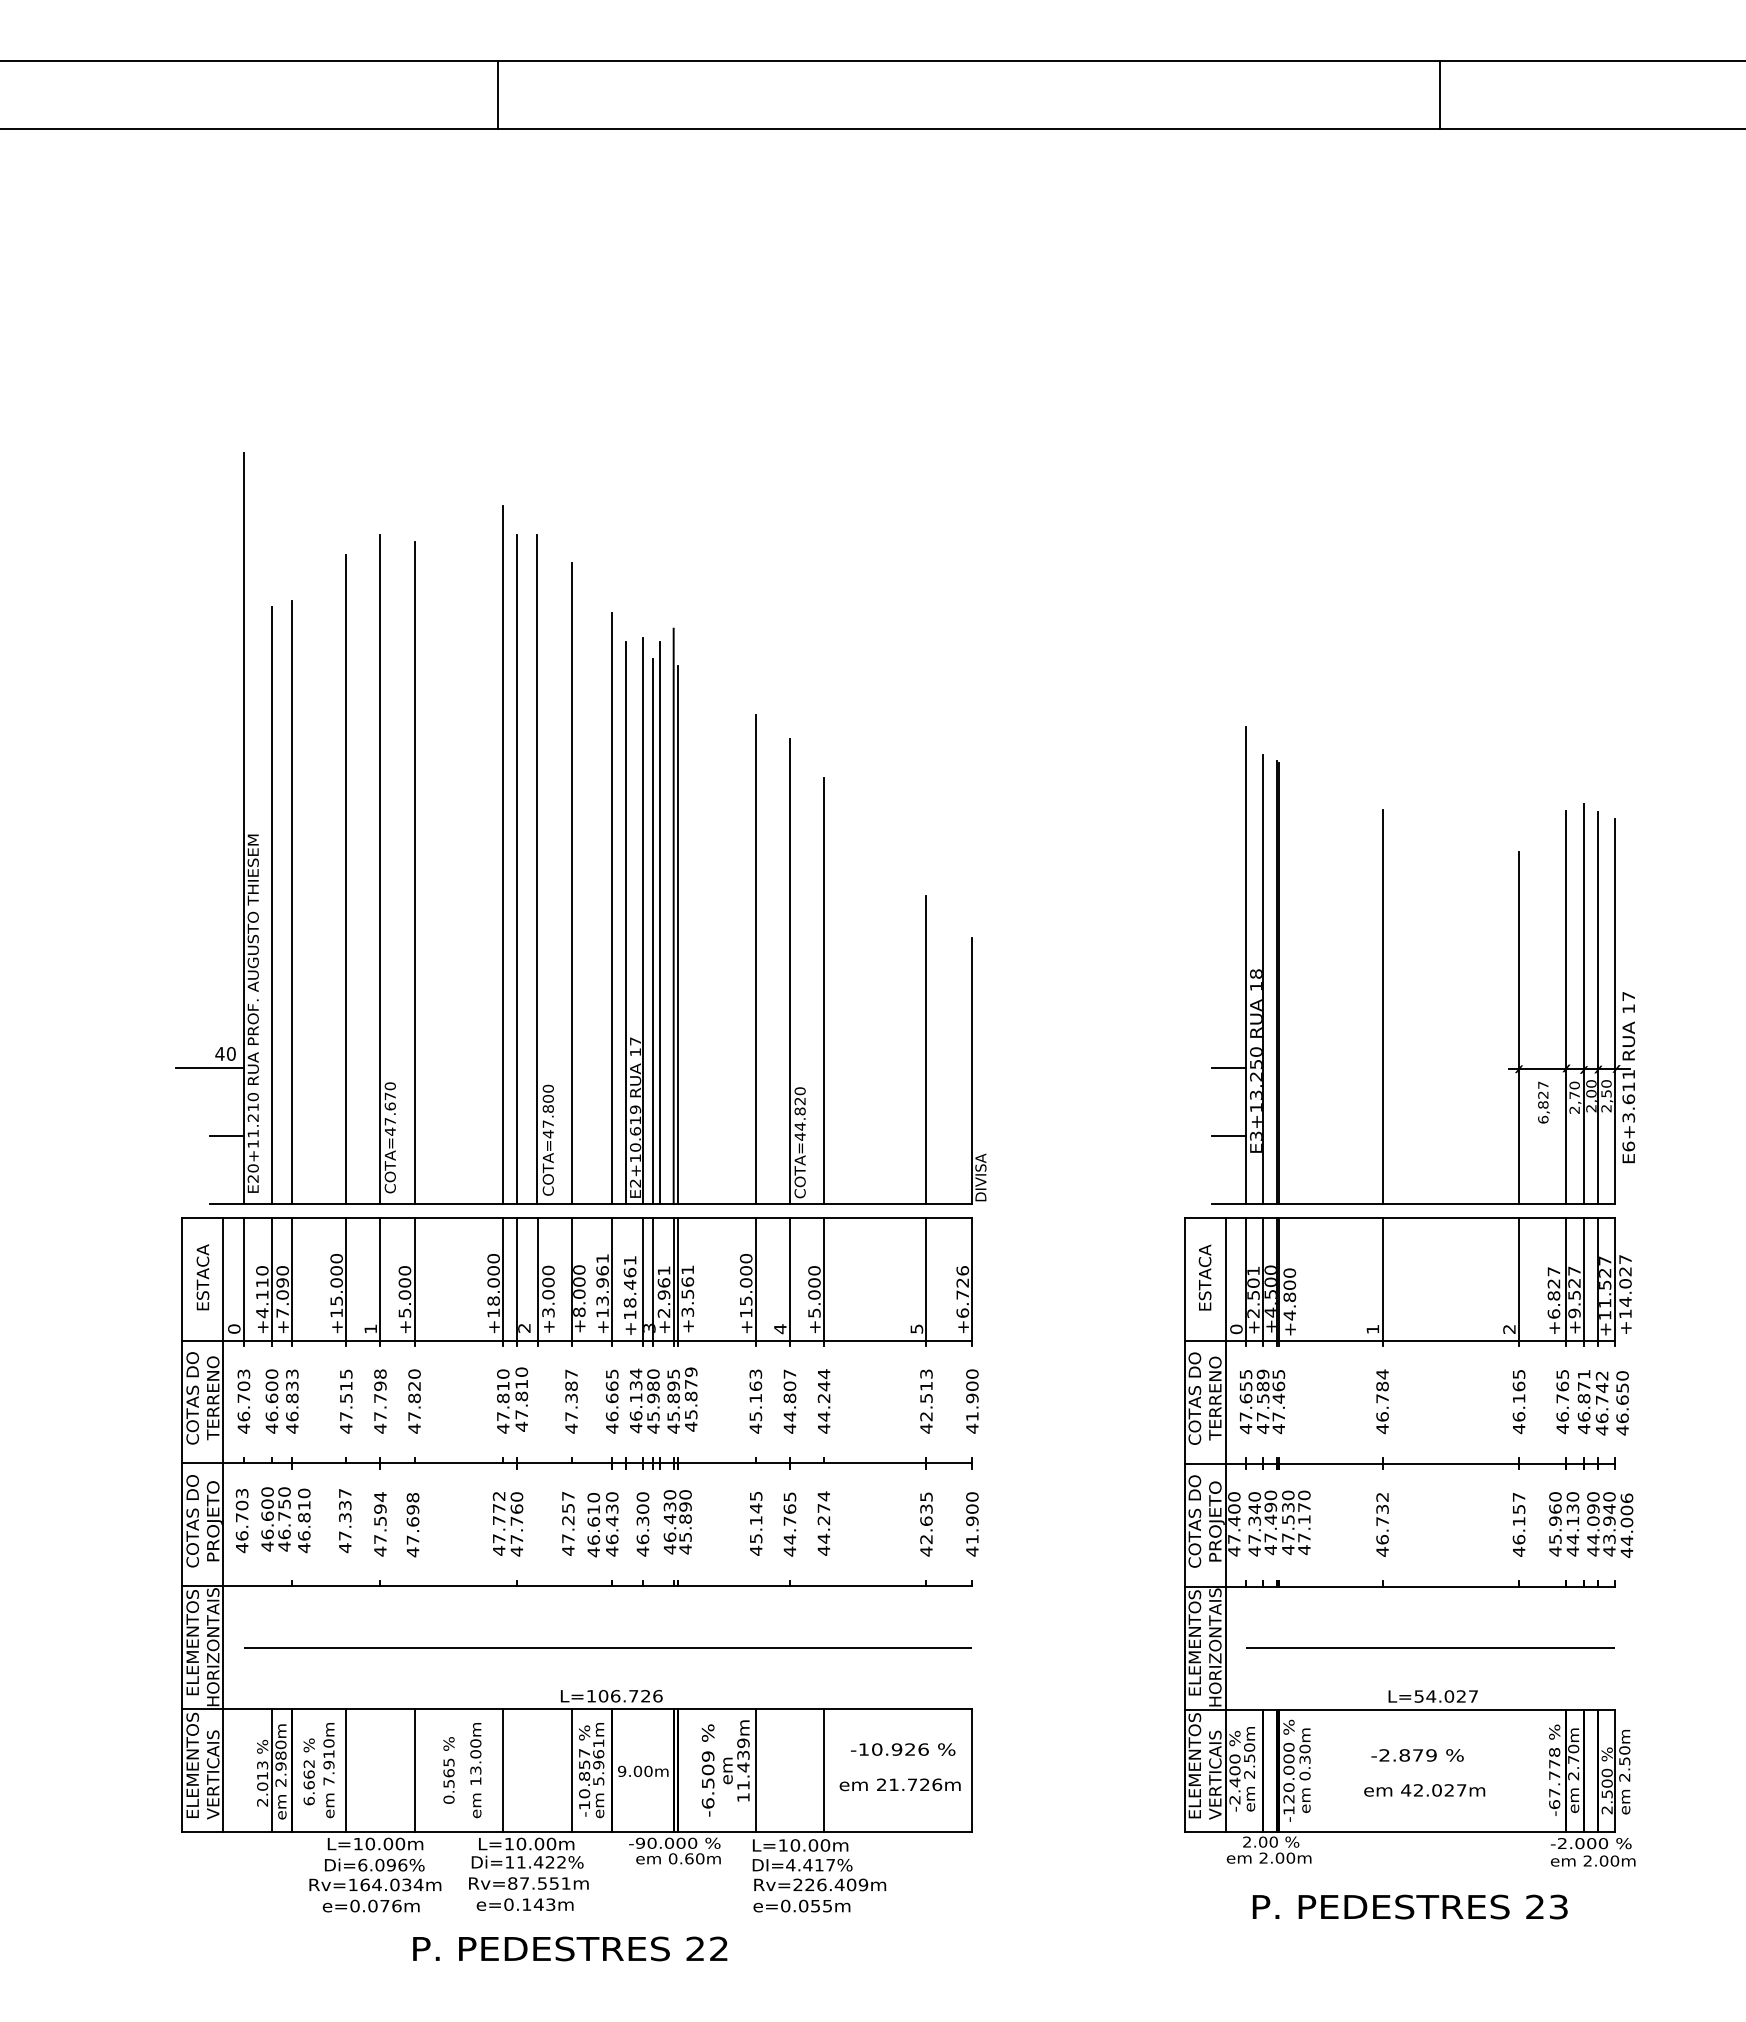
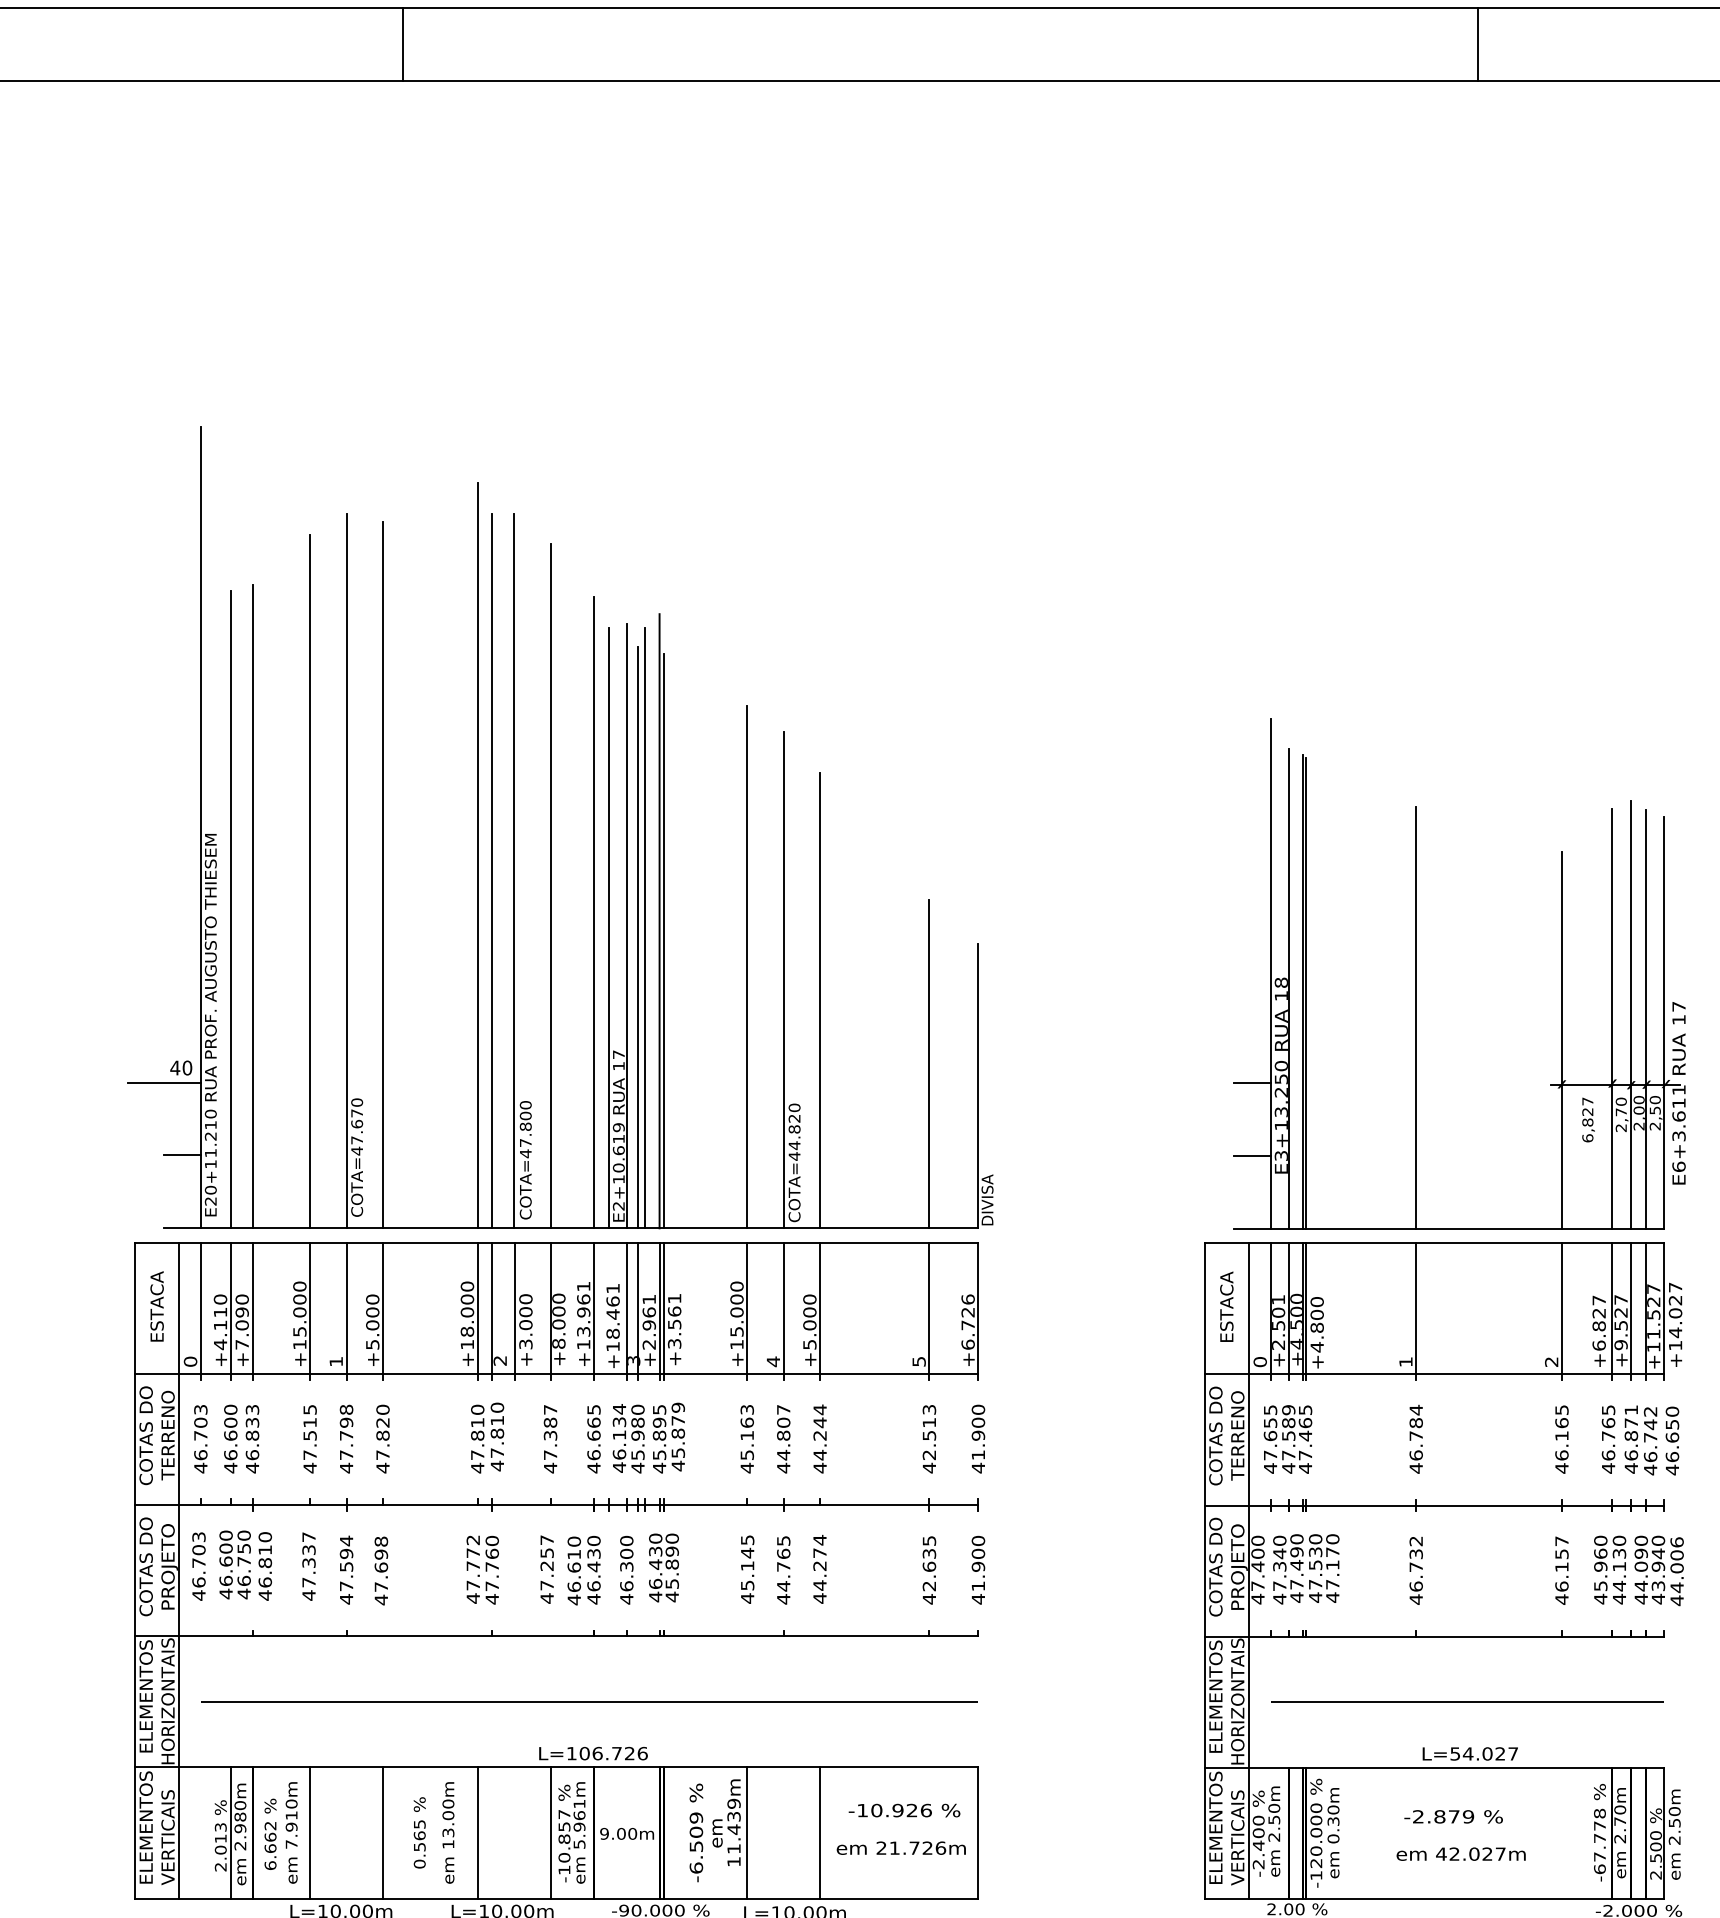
line: (498, 94) -> (403, 43), moved

